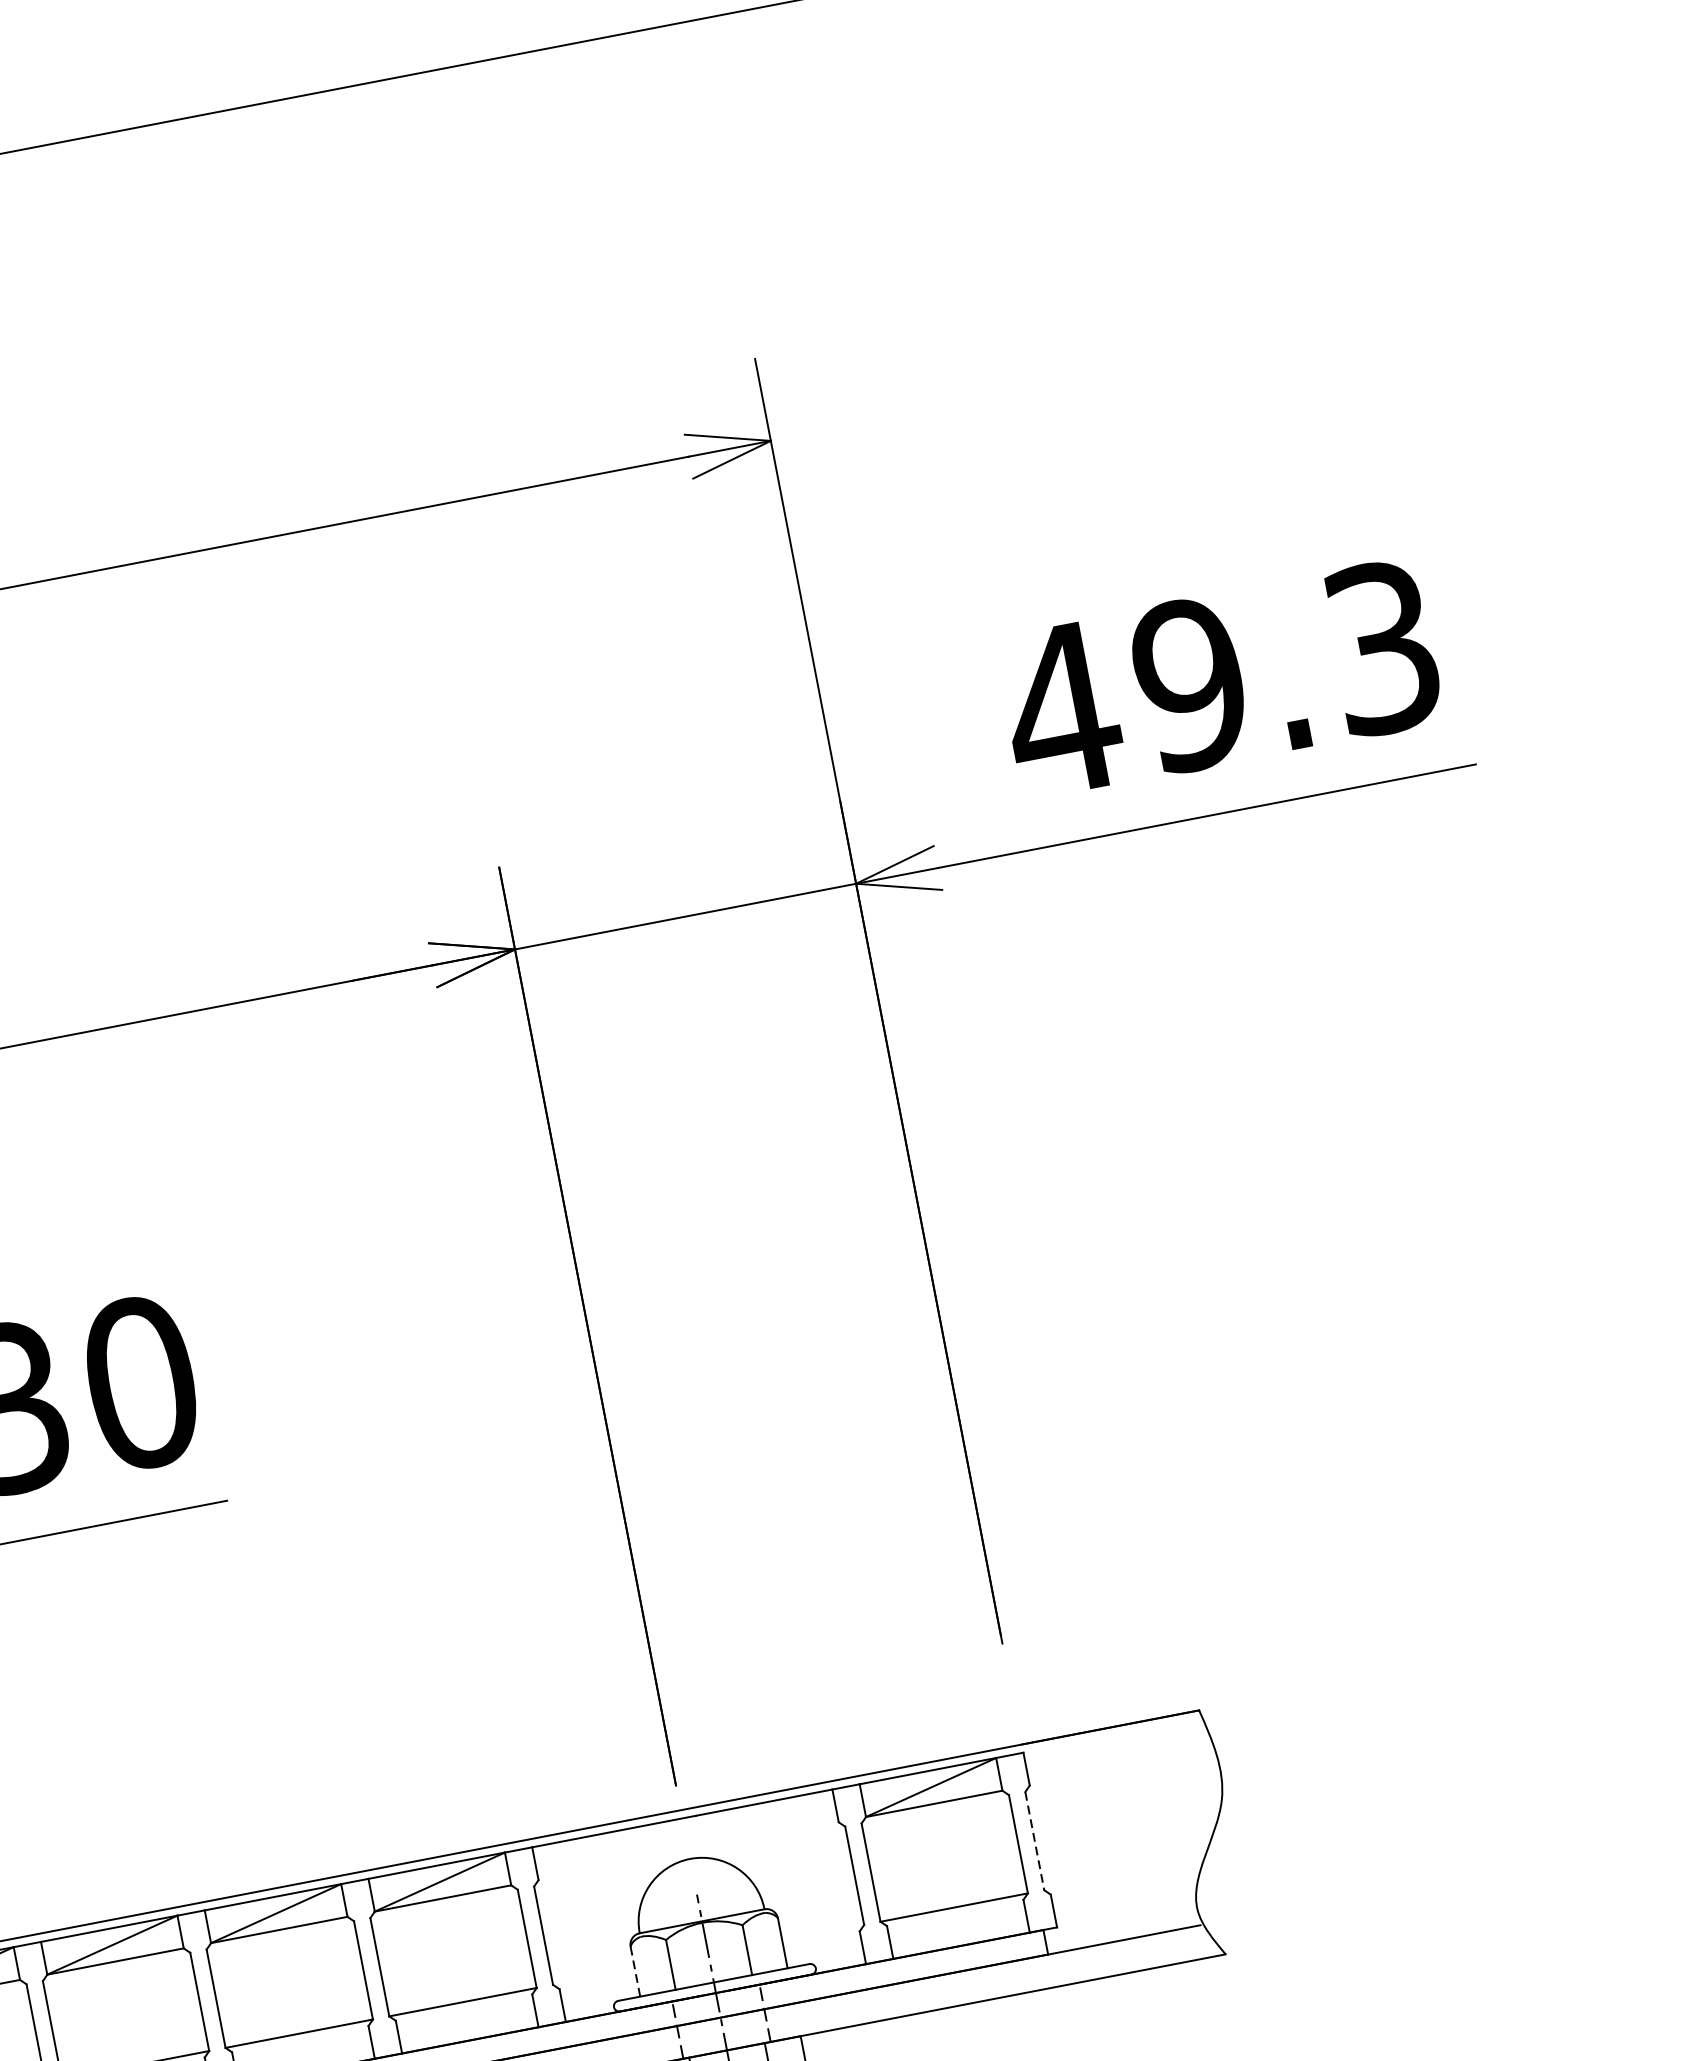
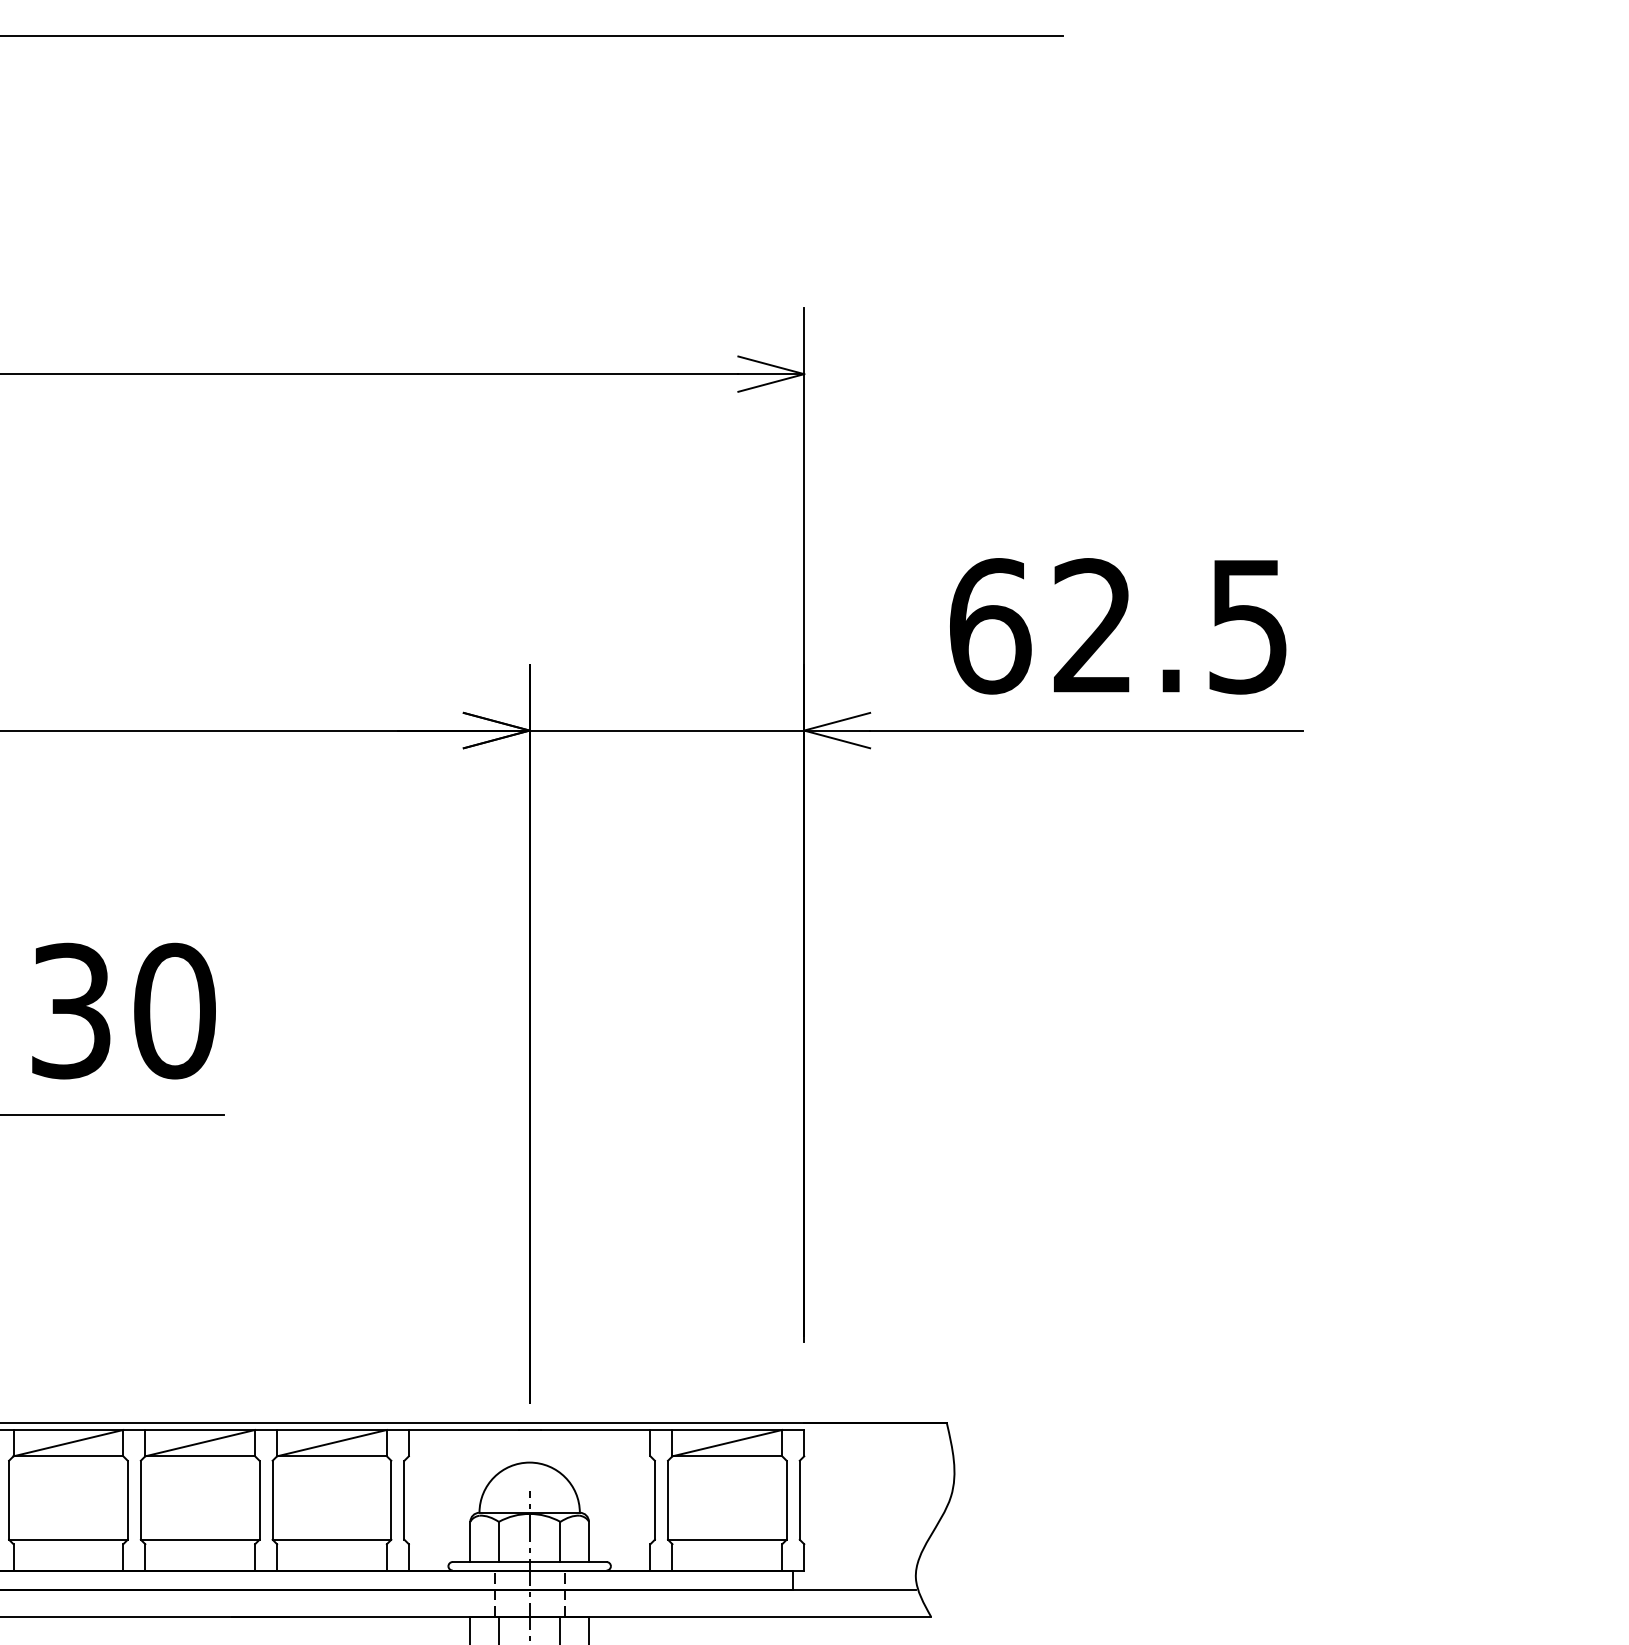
text: (1219, 679) -> (1116, 626), 49.3 -> 62.5
line: (1034, 1841) -> (799, 1500), dashed -> solid
line: (635, 1972) -> (470, 1542), dashed -> solid

